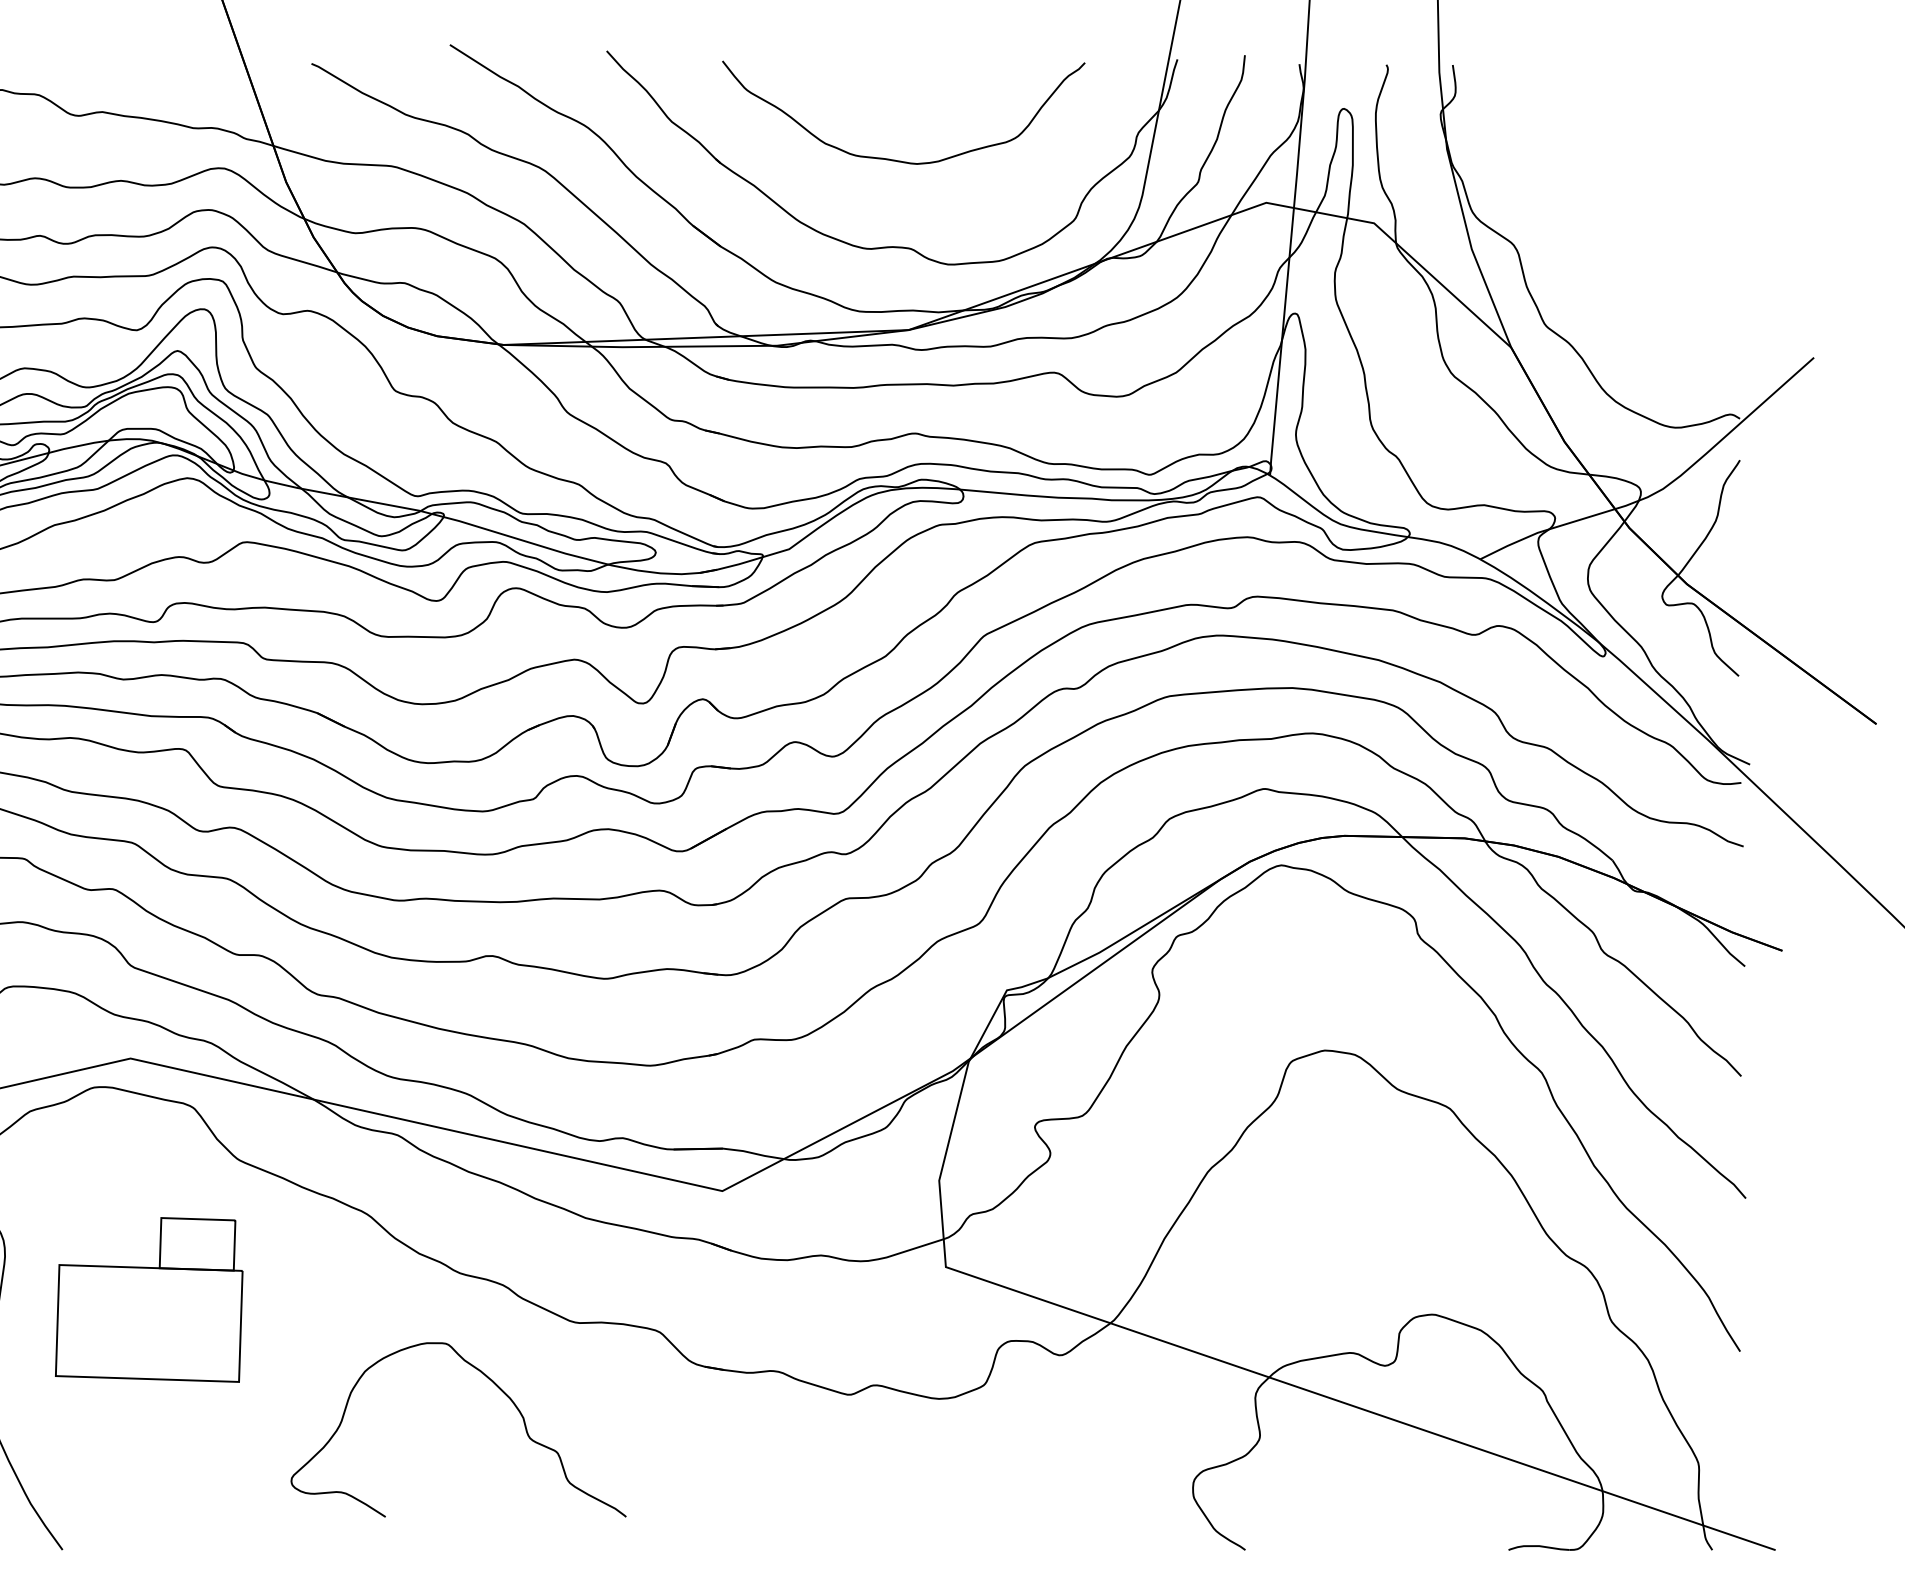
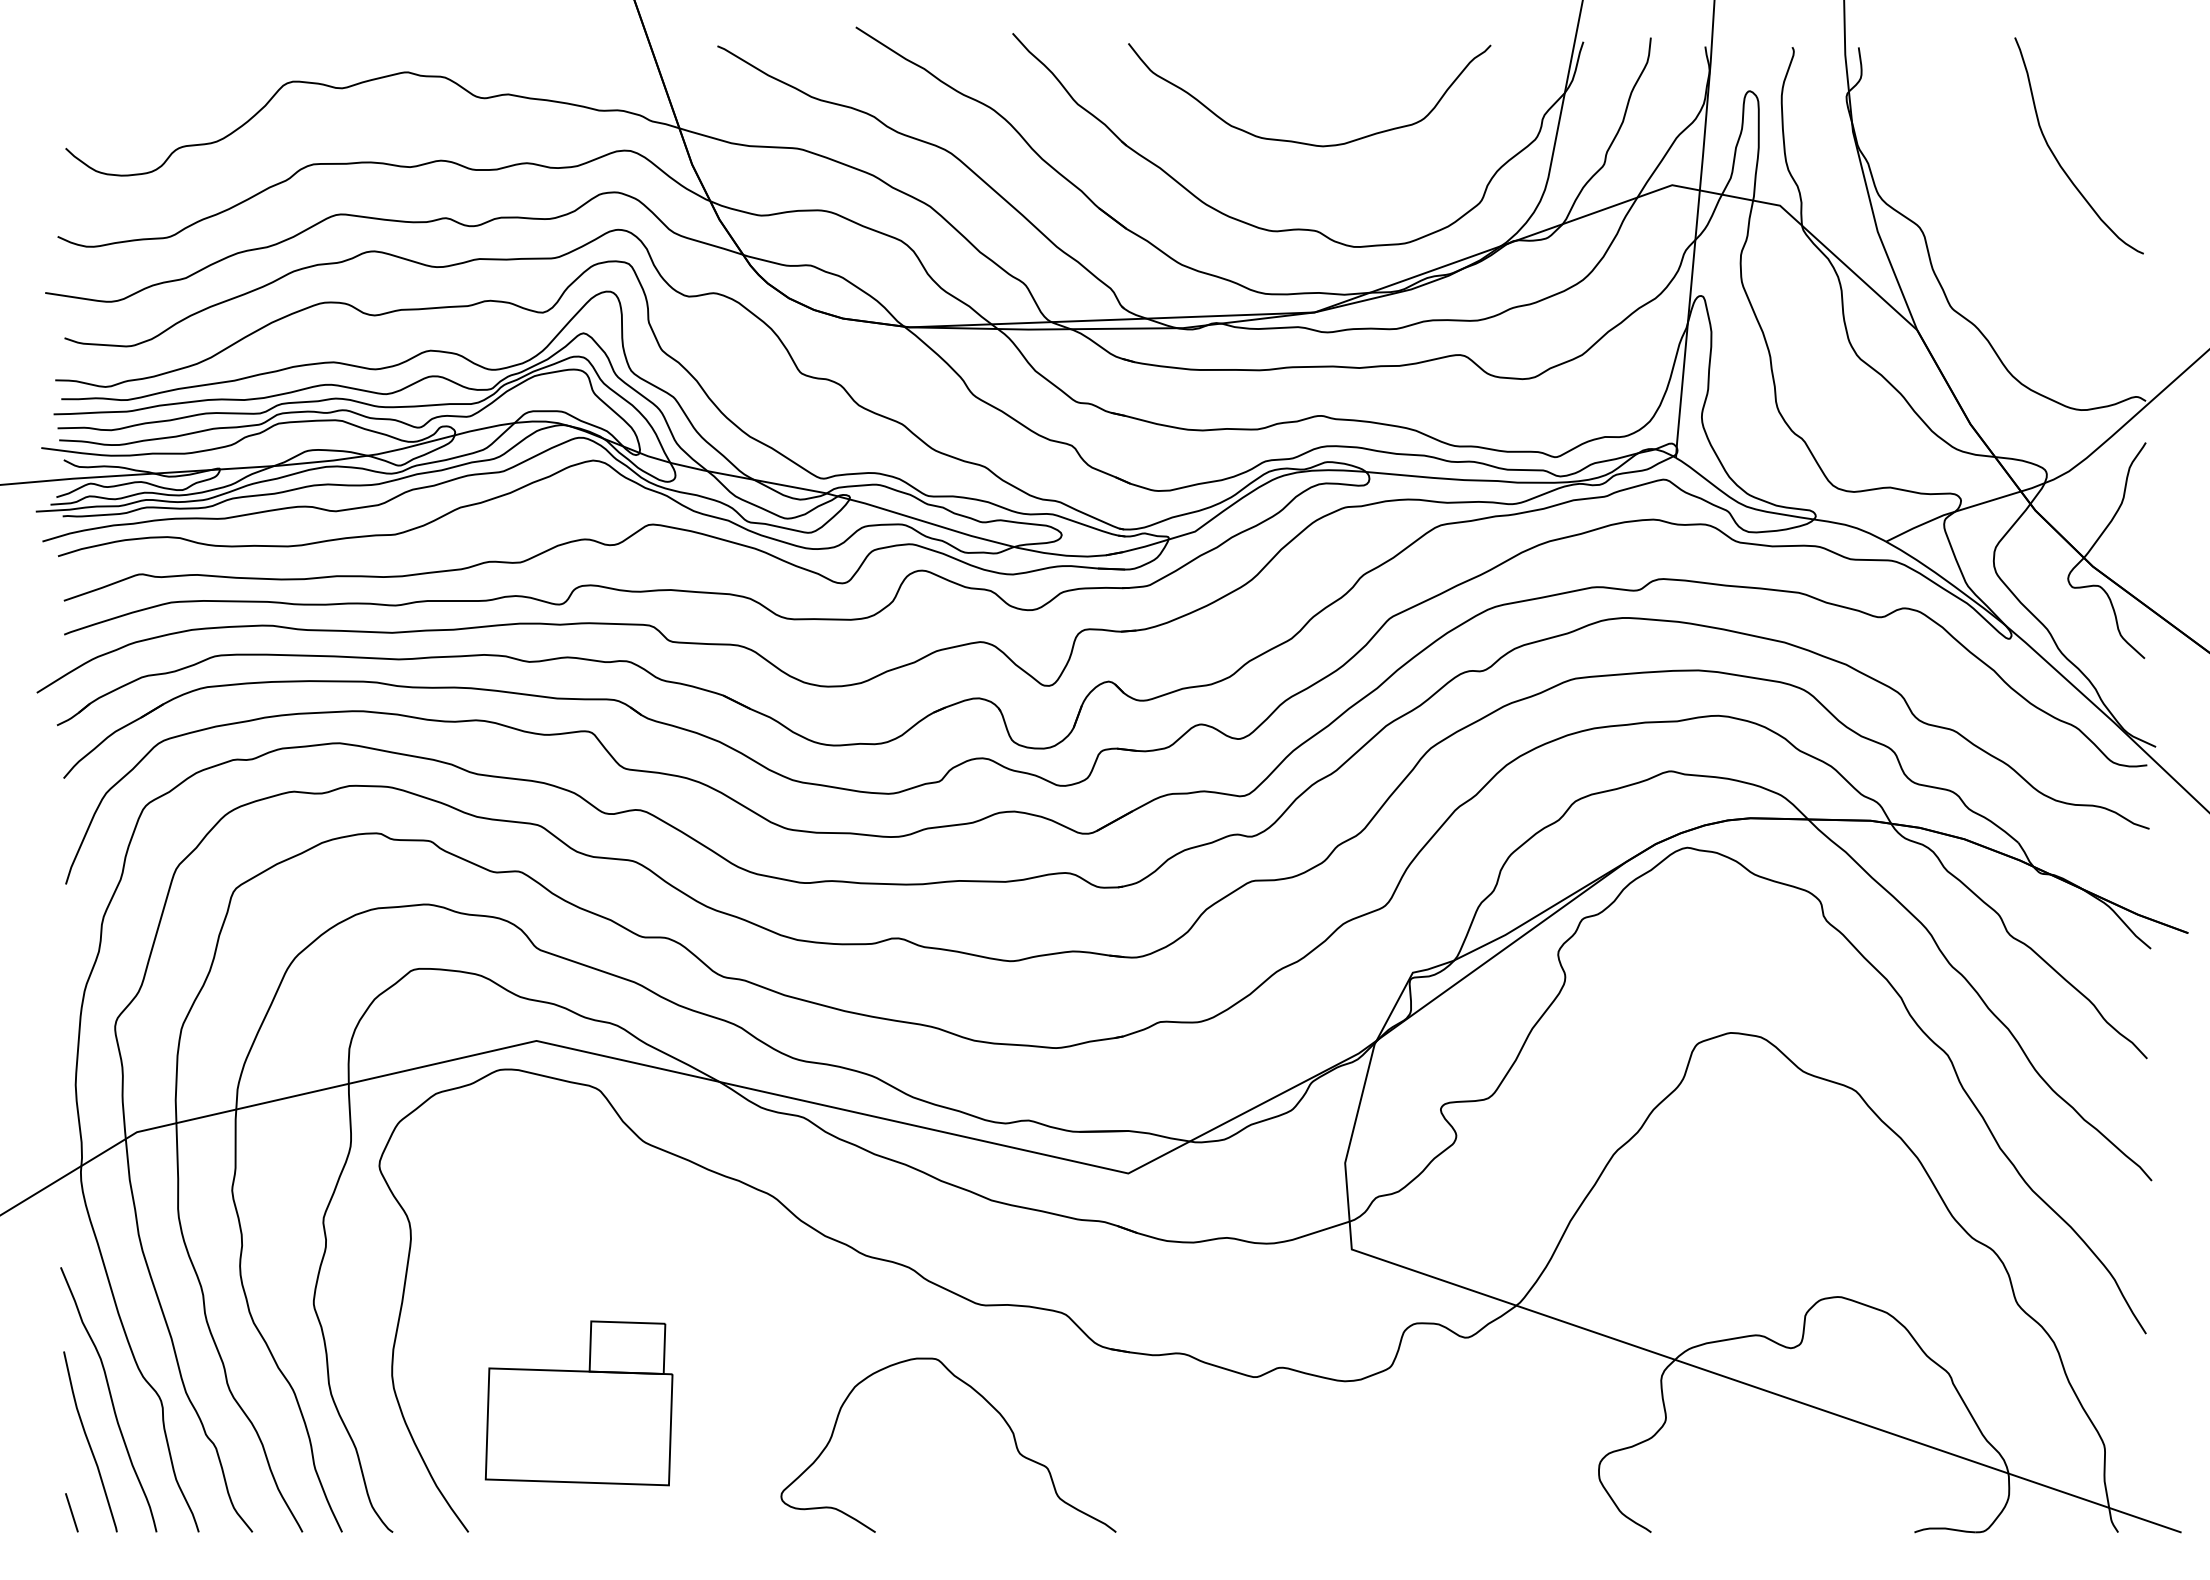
curve: (1652, 178) -> (2058, 160), added
part: (148, 1300) -> (578, 1403), moved
curve: (498, 1388) -> (988, 1403), moved

